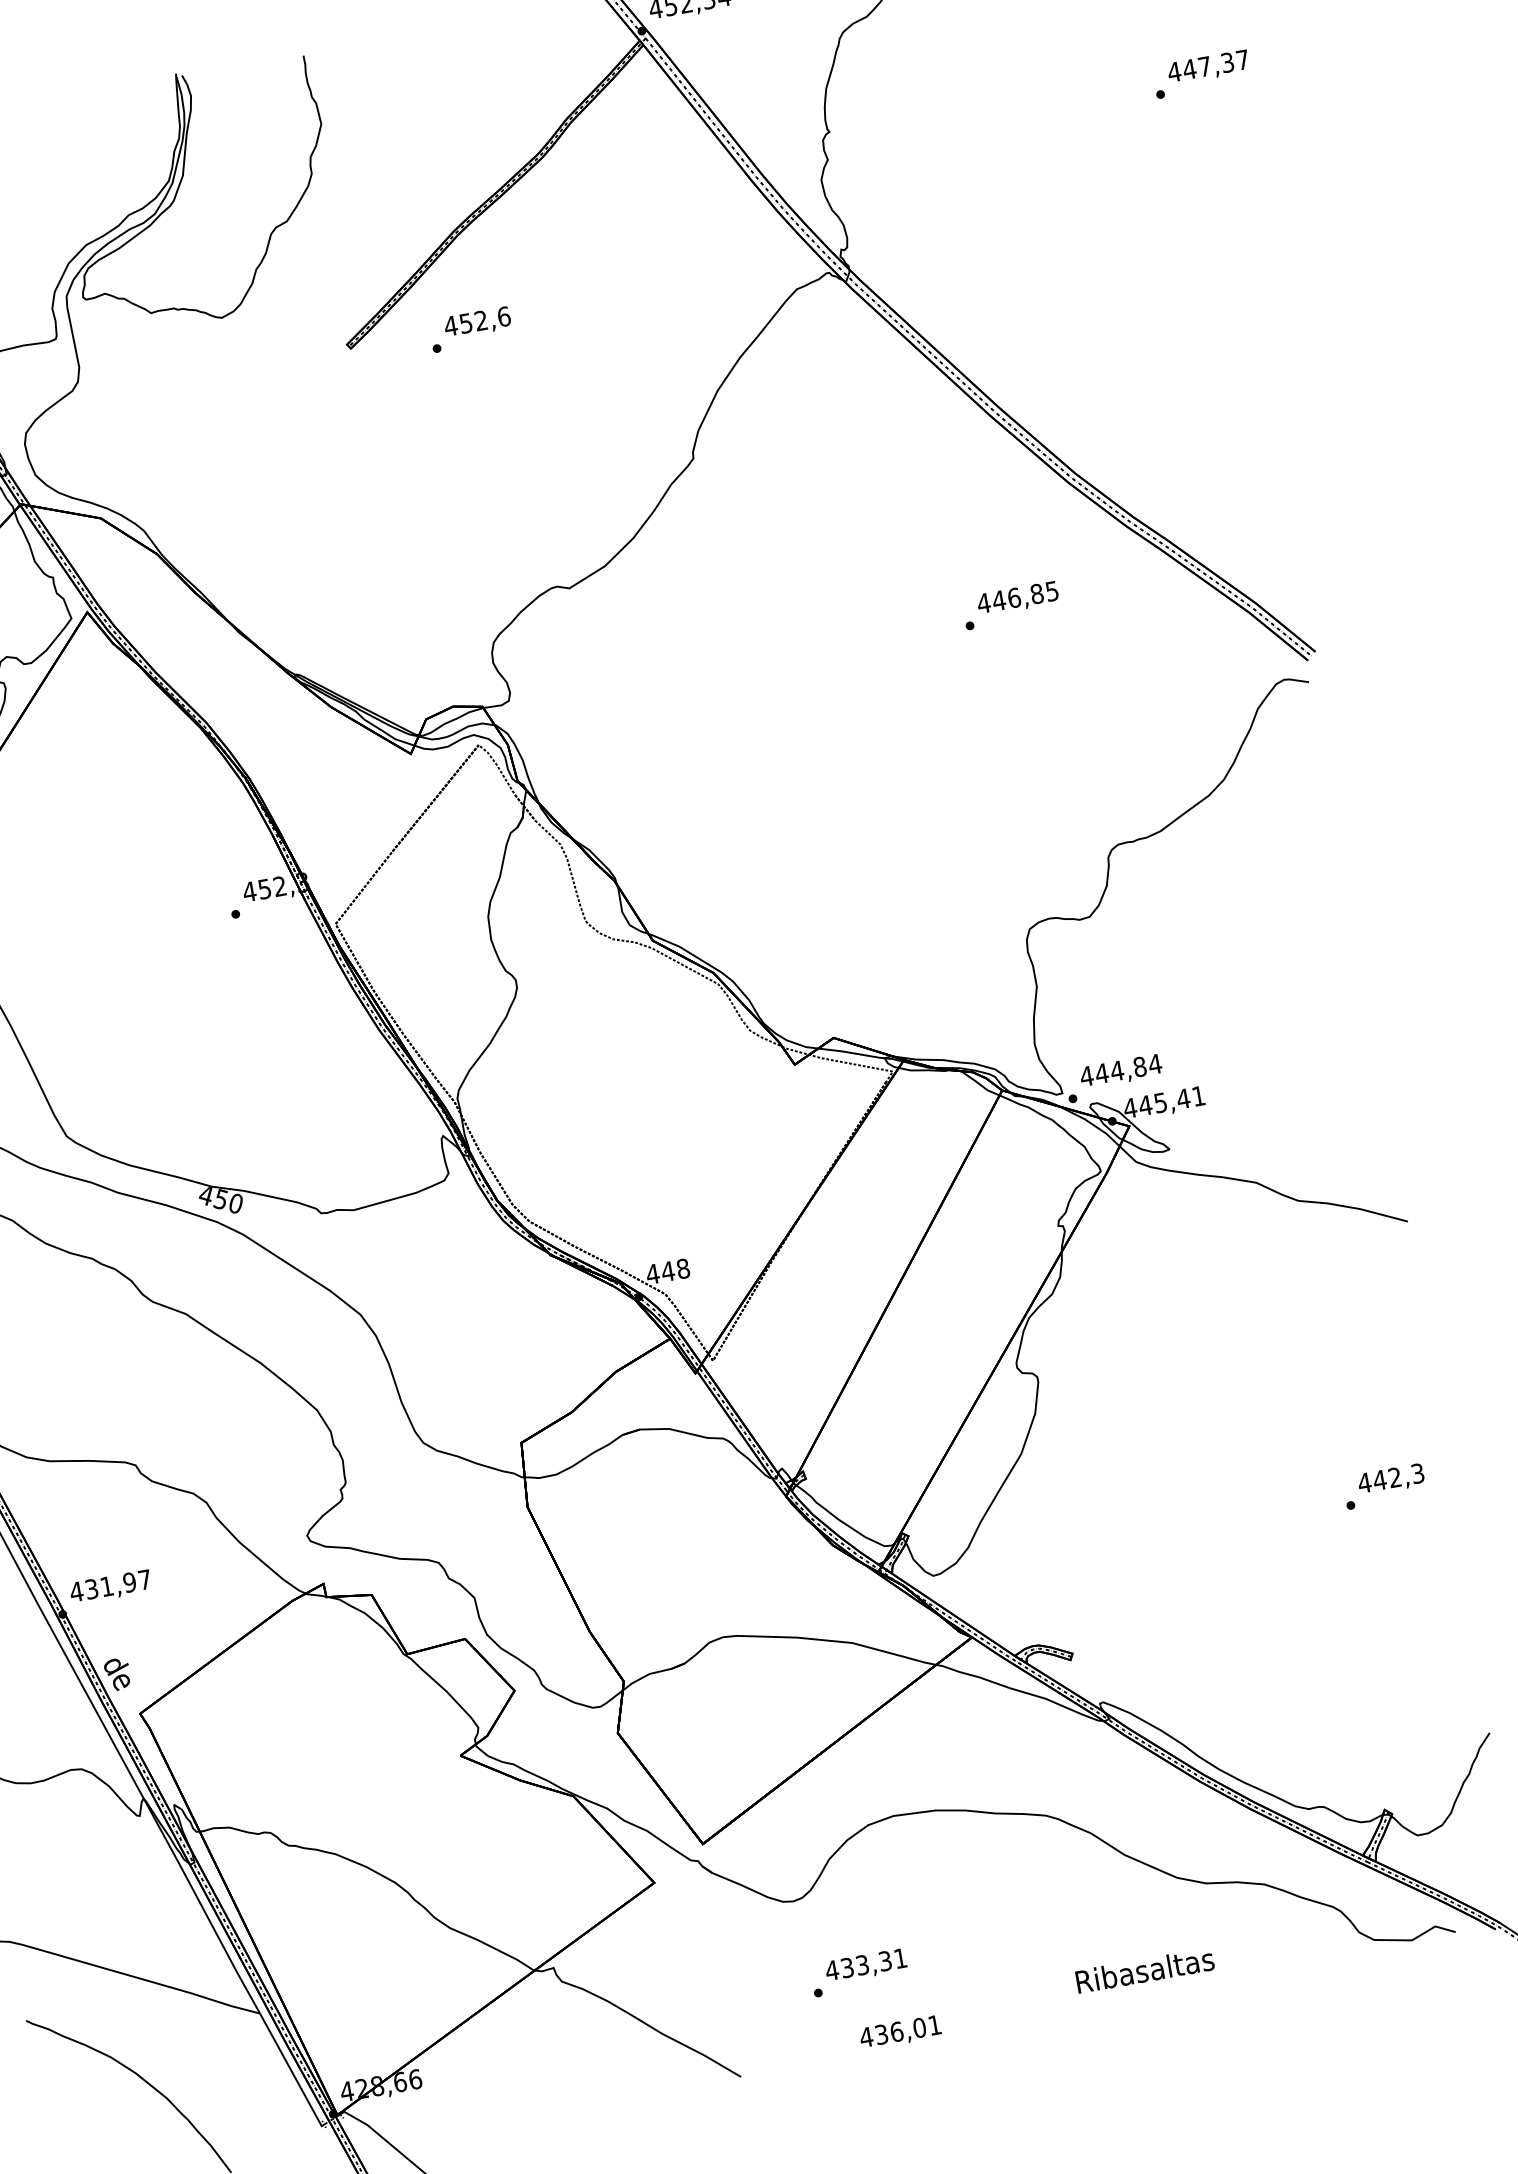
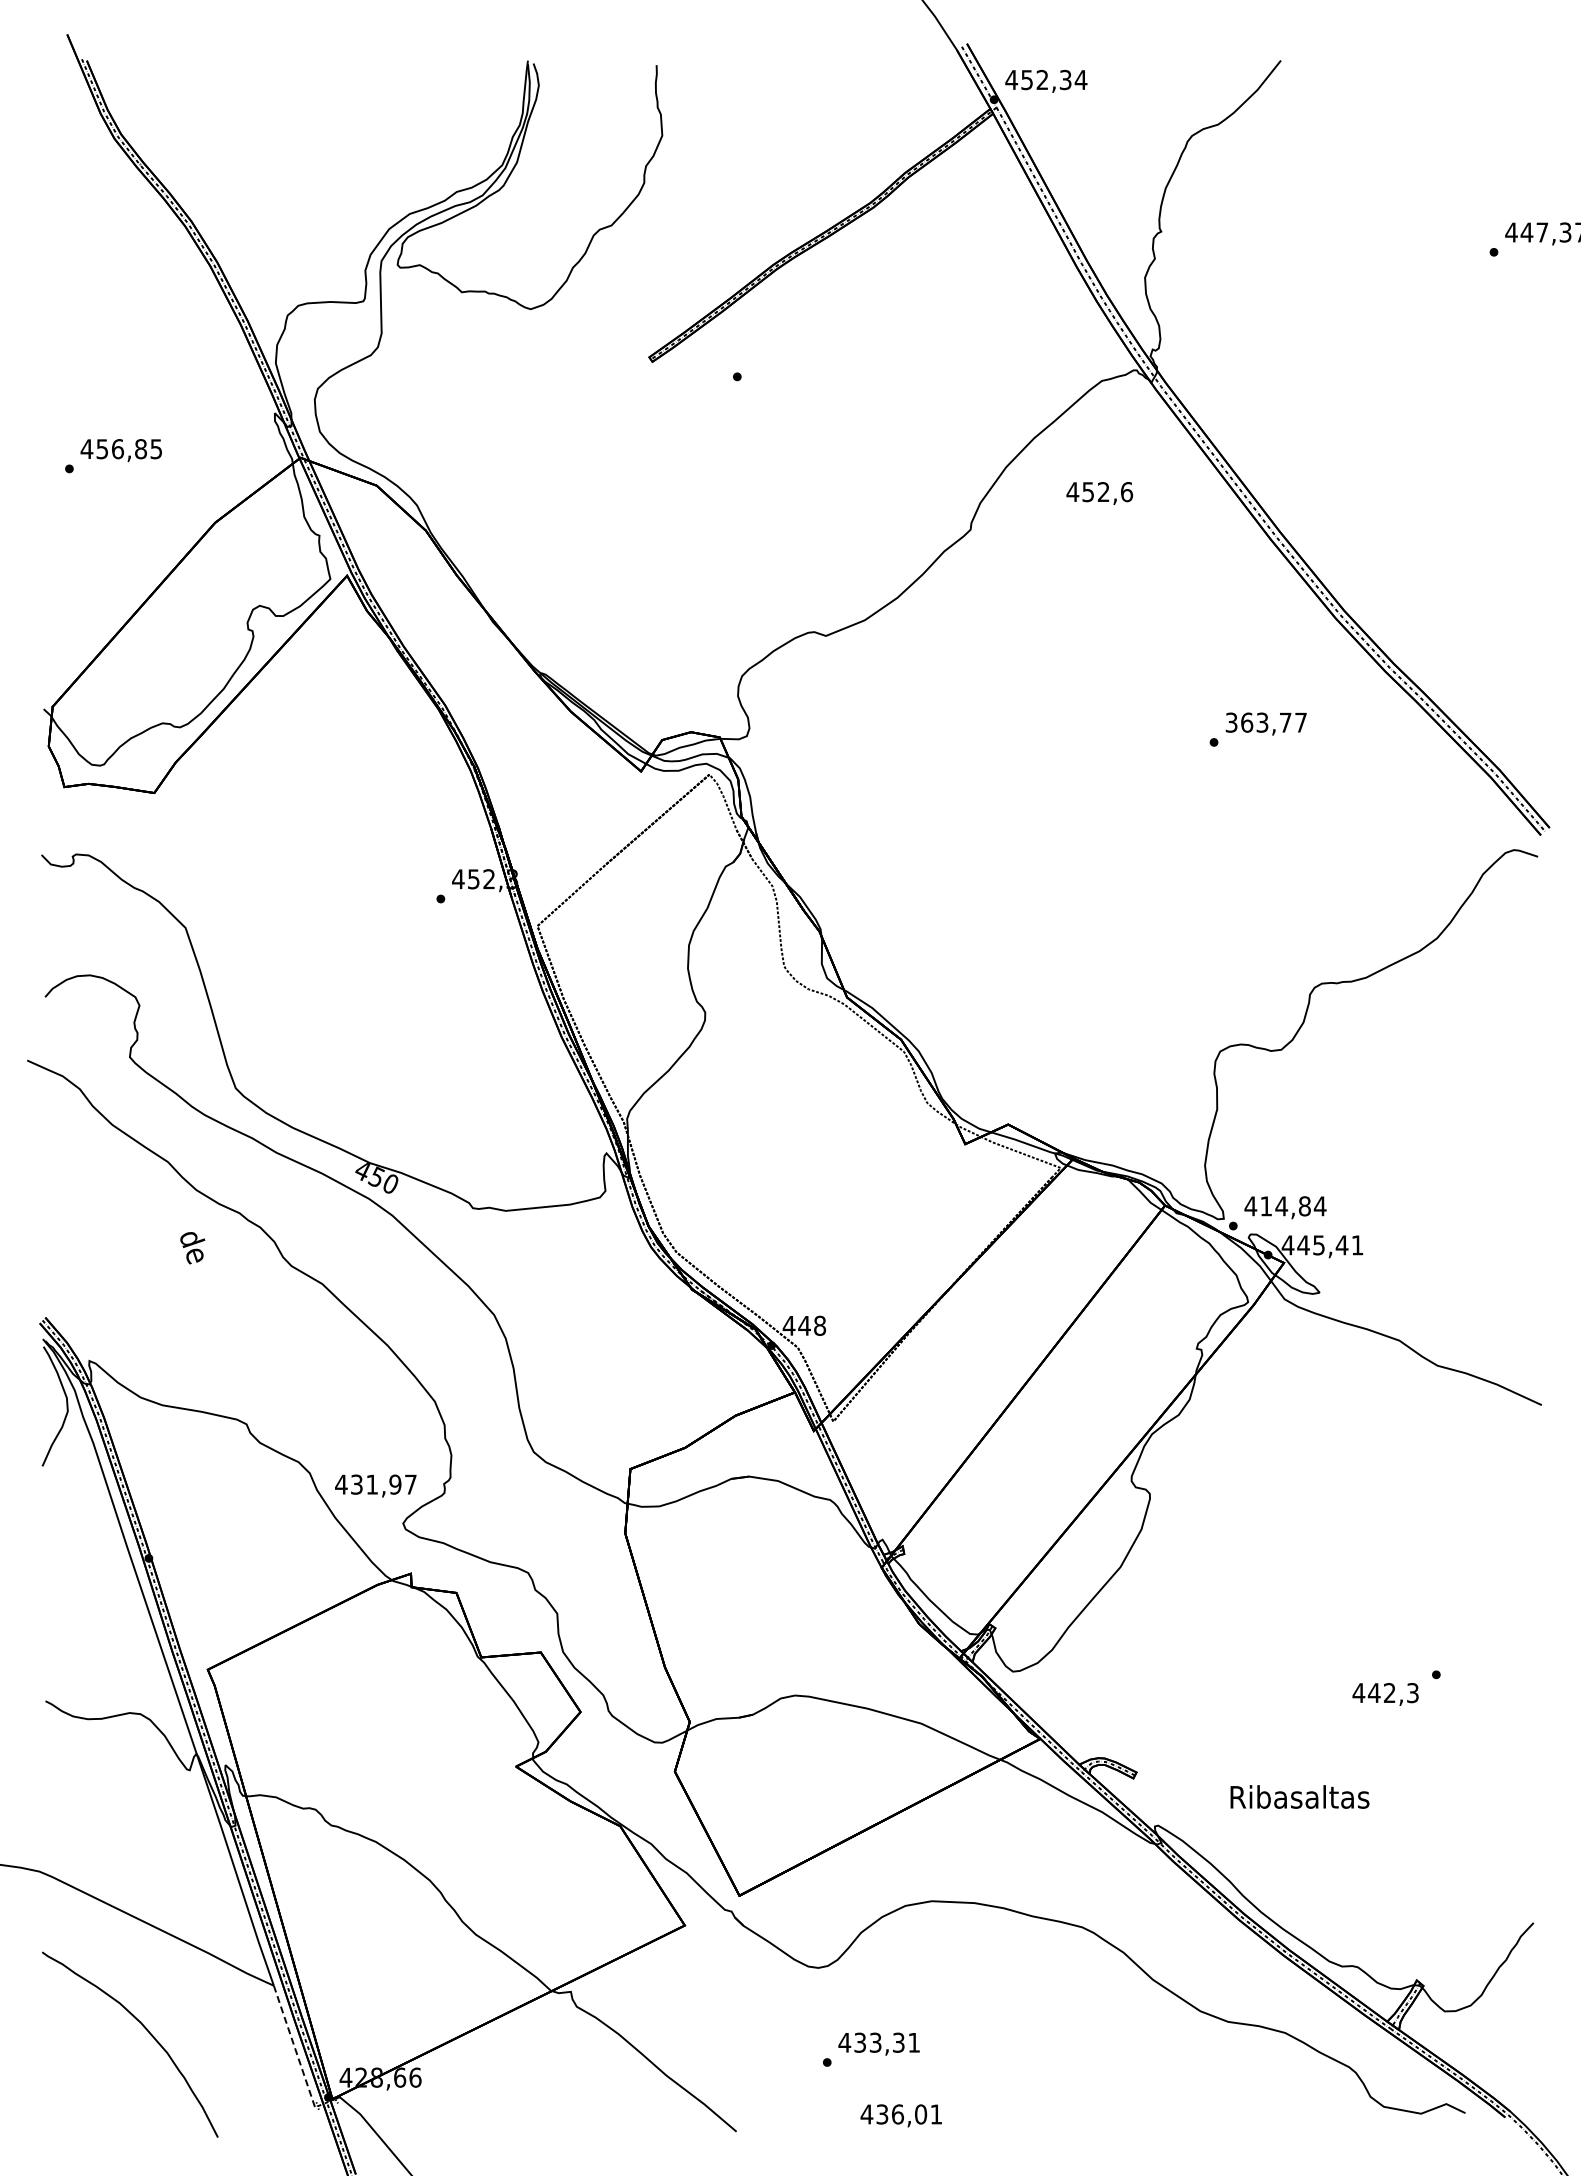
text: (477, 322) -> (1099, 493), moved
text: (1017, 597) -> (1265, 722), 446,85 -> 363,77
text: (1101, 1073) -> (1265, 1206), 444,84 -> 414,84
text: (1391, 1479) -> (1385, 1694), moved
text: (110, 1586) -> (375, 1485), moved
text: (117, 1674) -> (192, 1248), moved
text: (1144, 1970) -> (1299, 1796), moved
line: (292, 2071) -> (295, 2048), solid -> dashed

